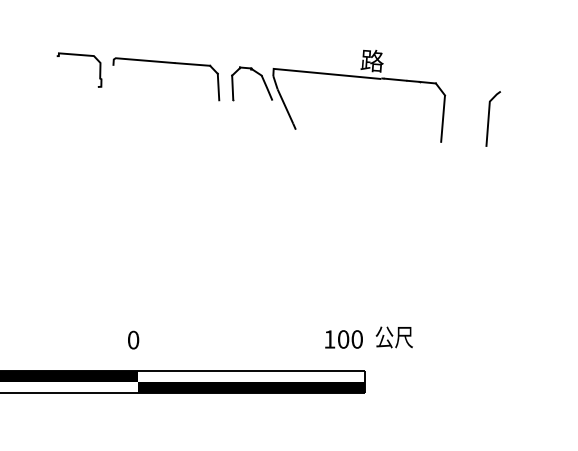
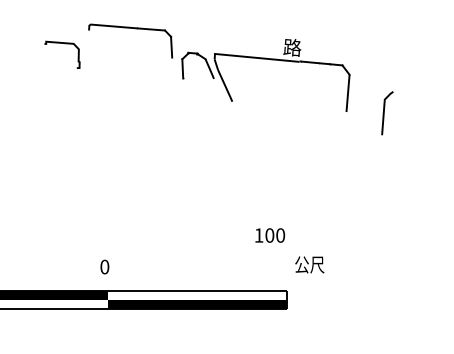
part: (166, 63) -> (130, 28), moved
line: (489, 119) -> (384, 113), moved
text: (344, 339) -> (270, 235), moved

